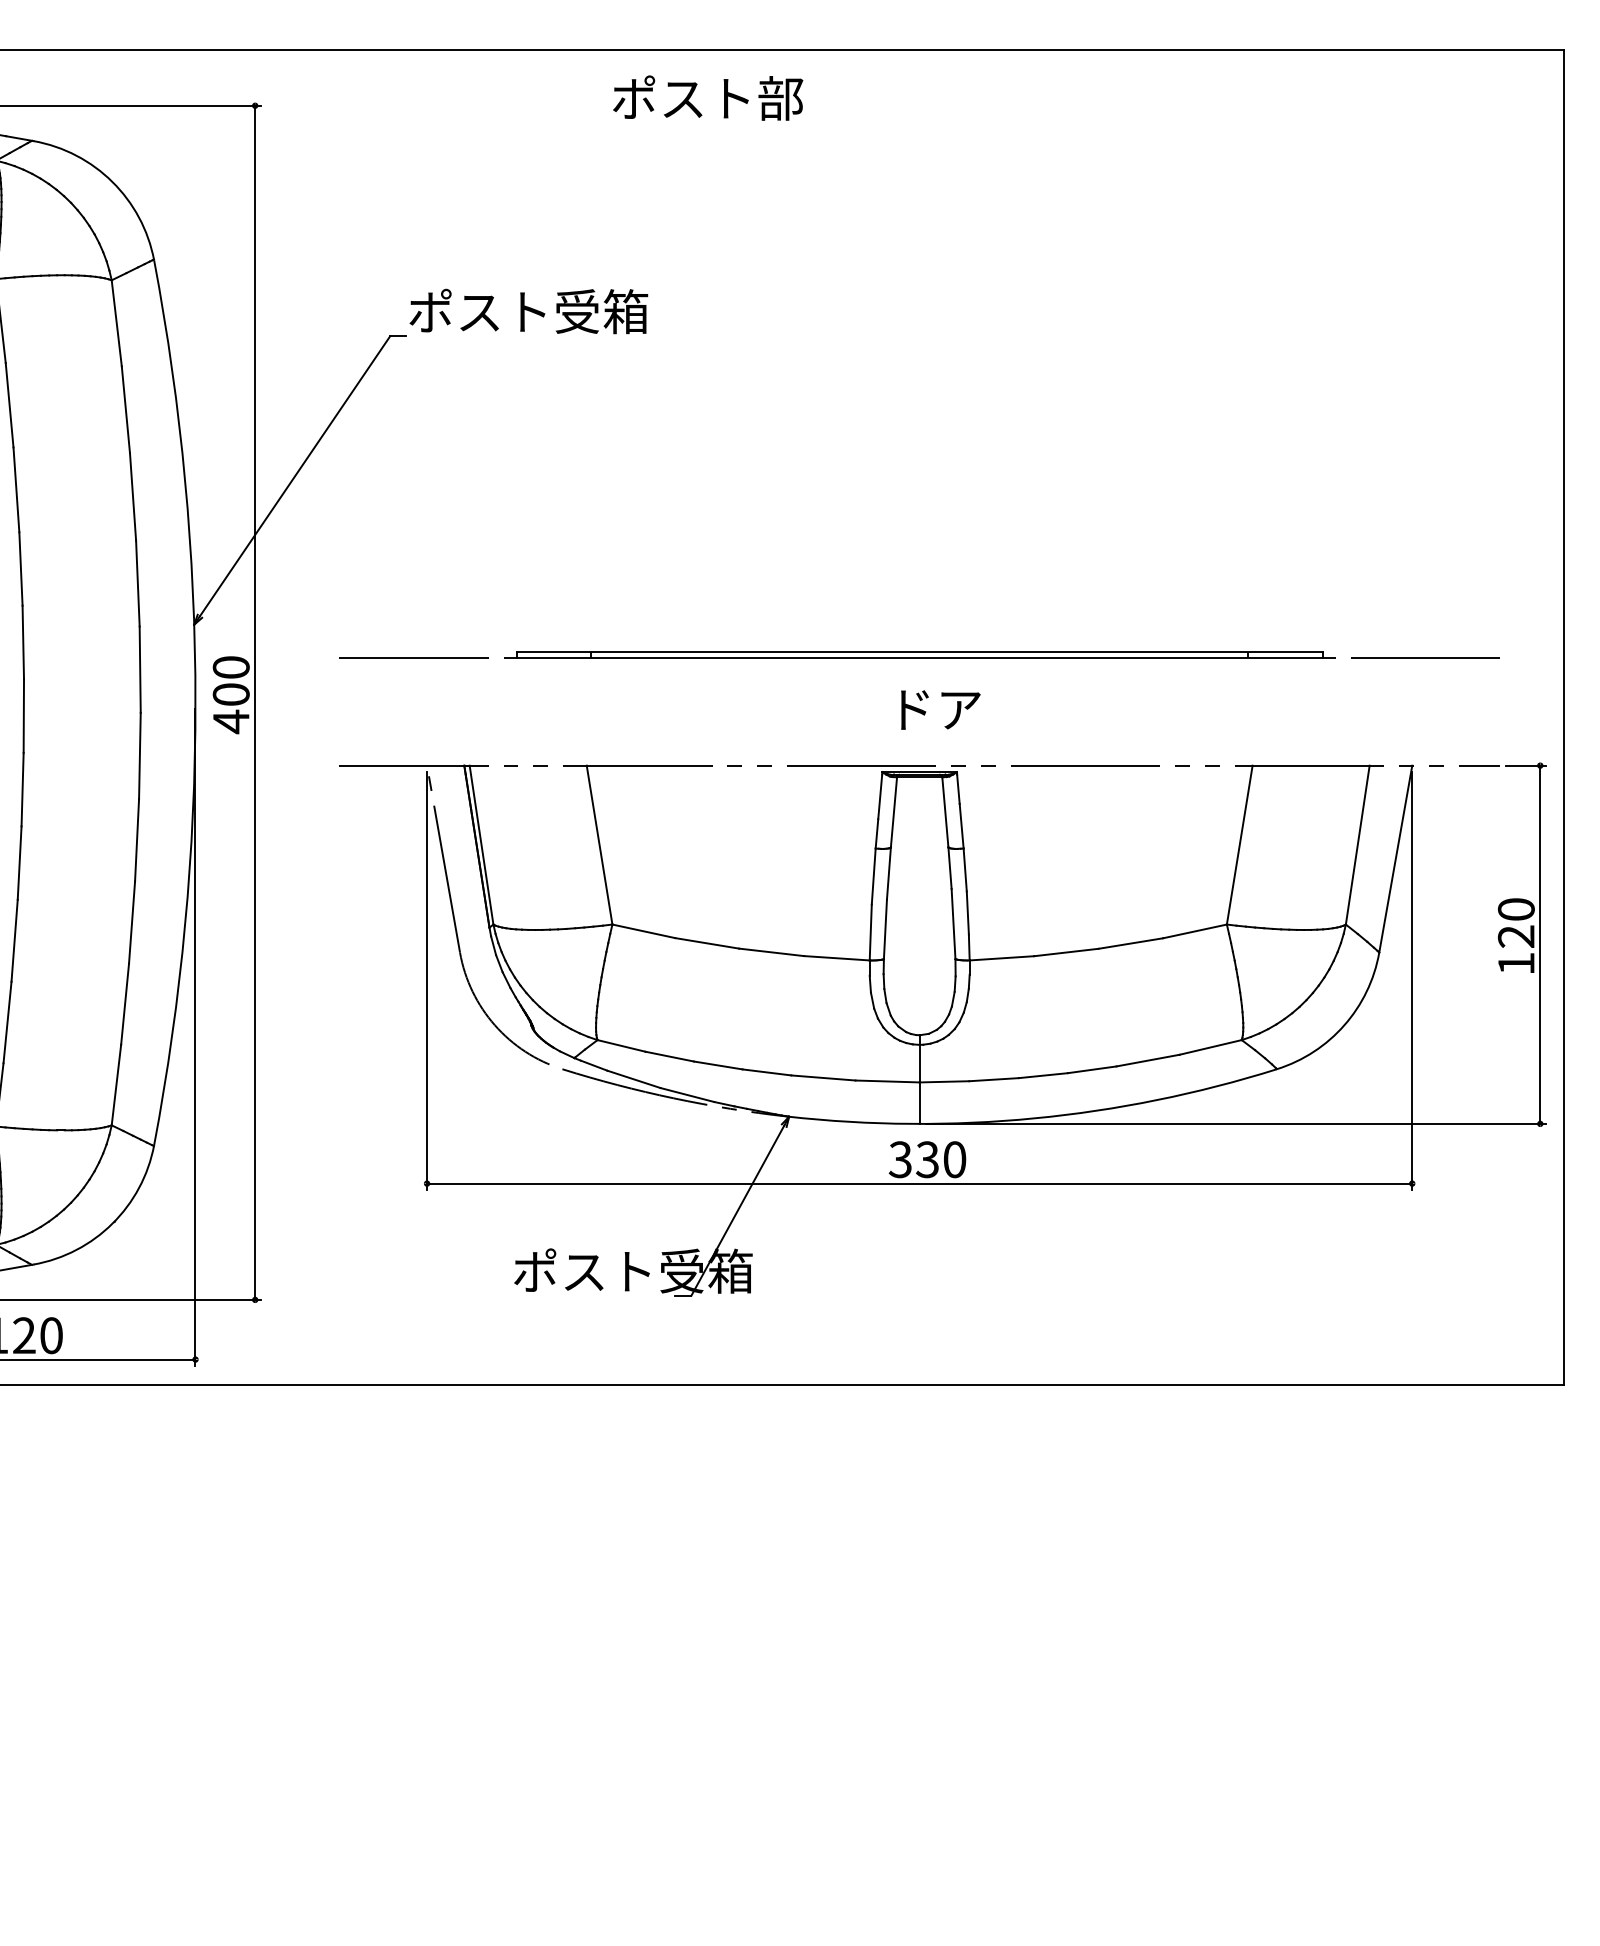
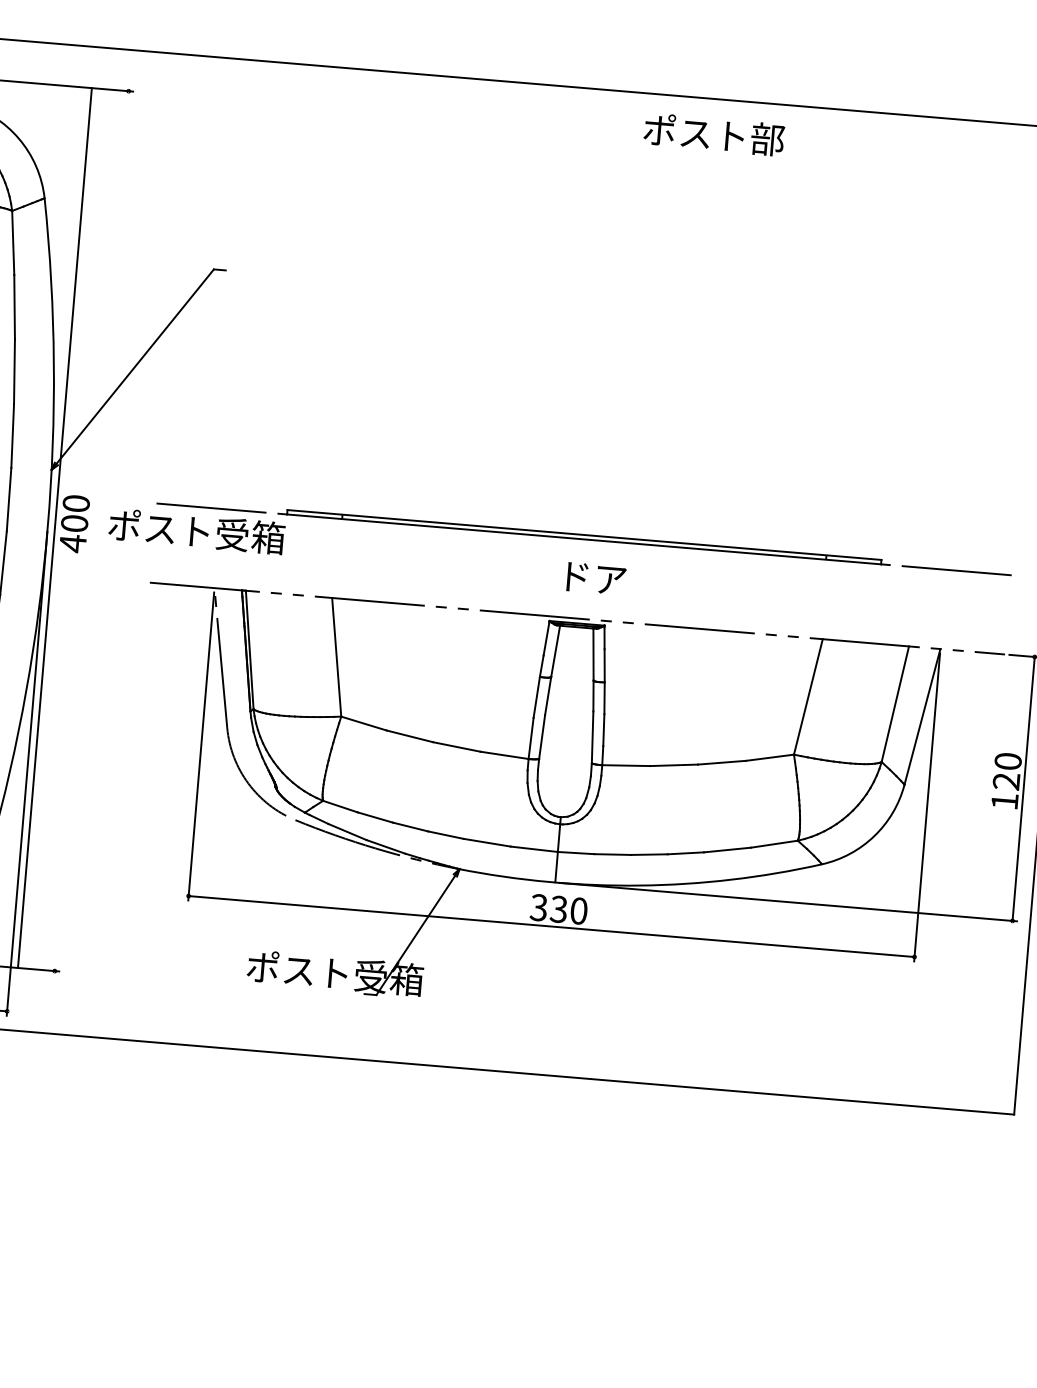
text: (708, 97) -> (714, 134), moved
text: (528, 311) -> (196, 531), moved
line: (255, 702) -> (55, 527), moved

